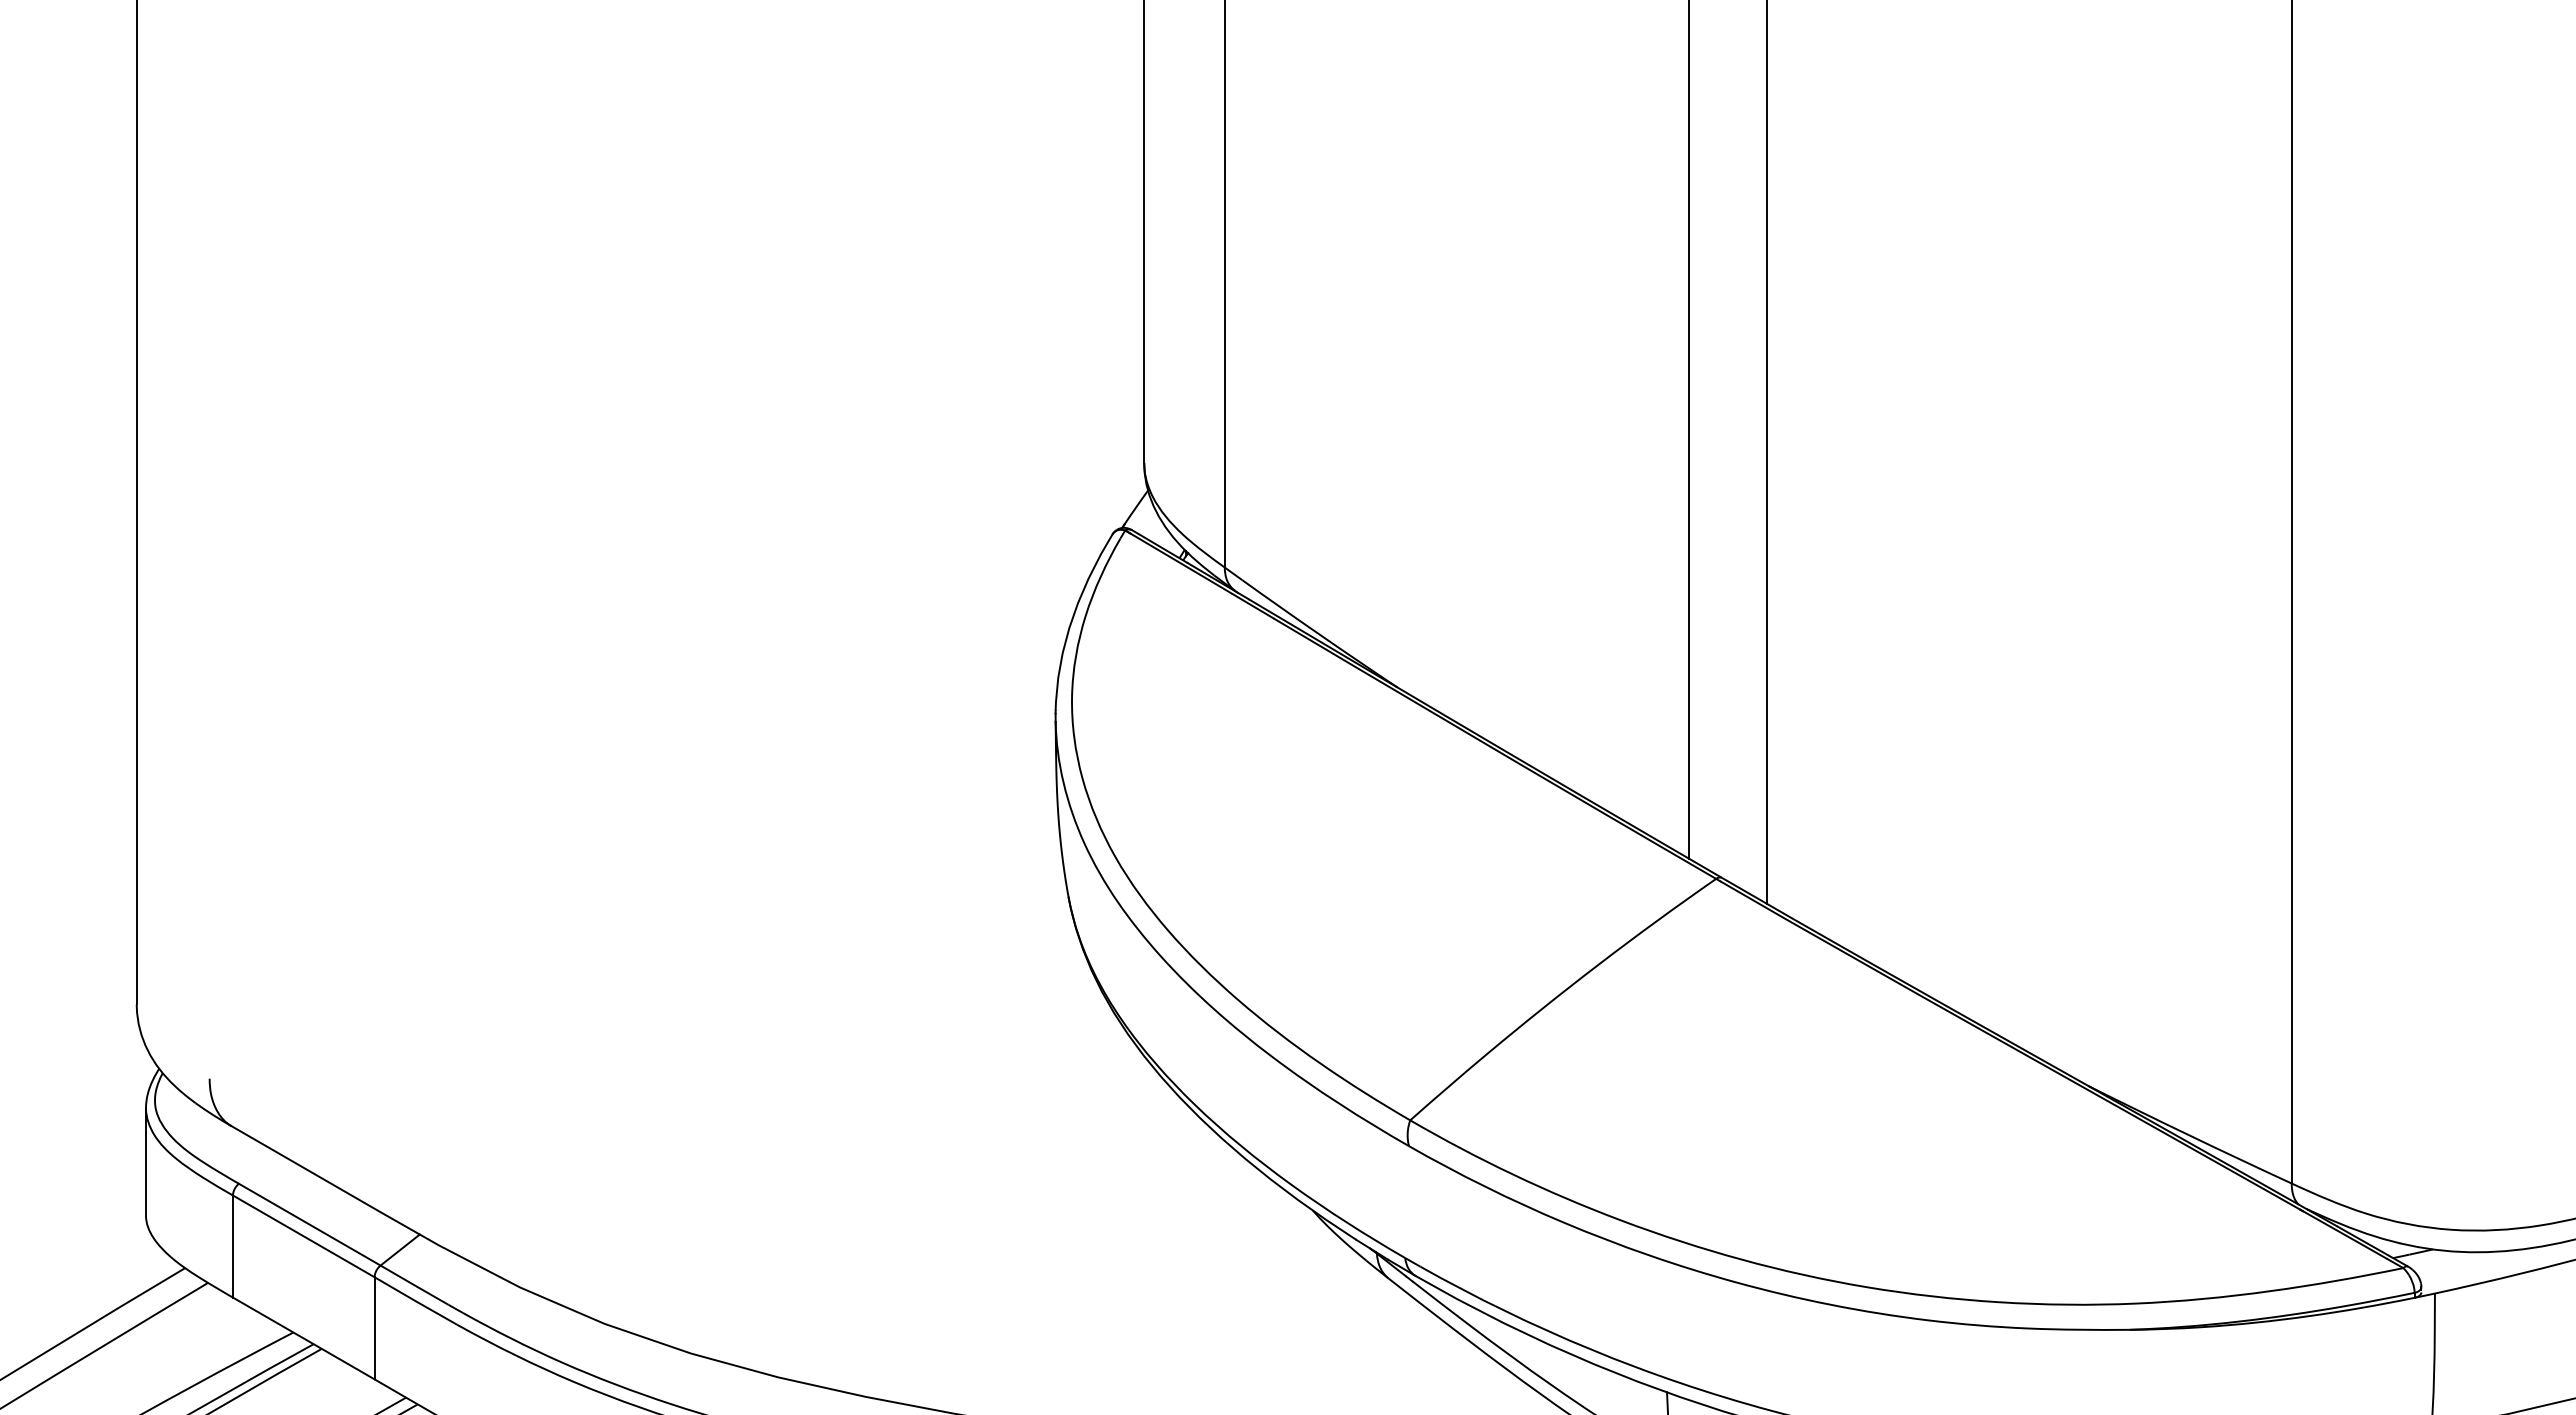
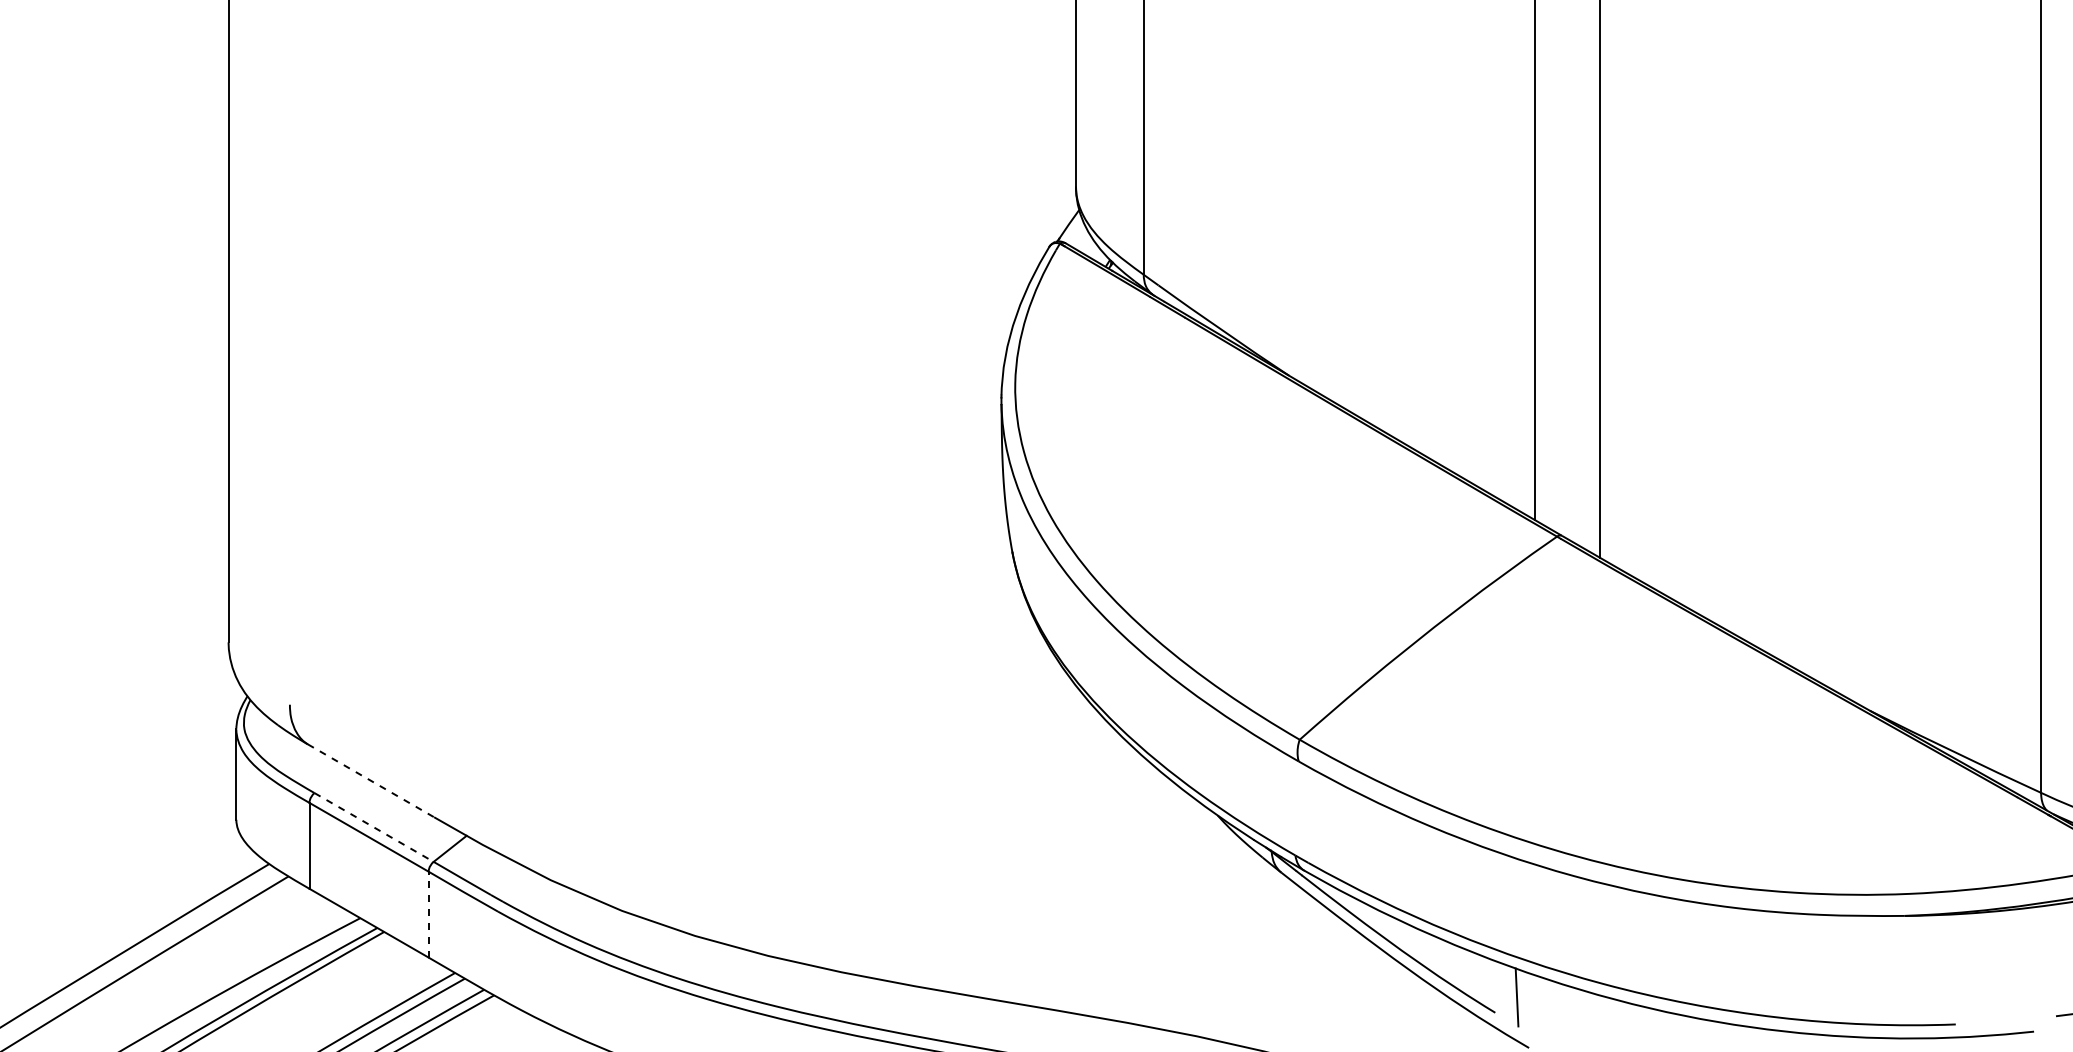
line: (306, 1169) -> (371, 781), solid -> dashed
line: (309, 1224) -> (373, 827), solid -> dashed
line: (374, 1327) -> (428, 913), solid -> dashed

